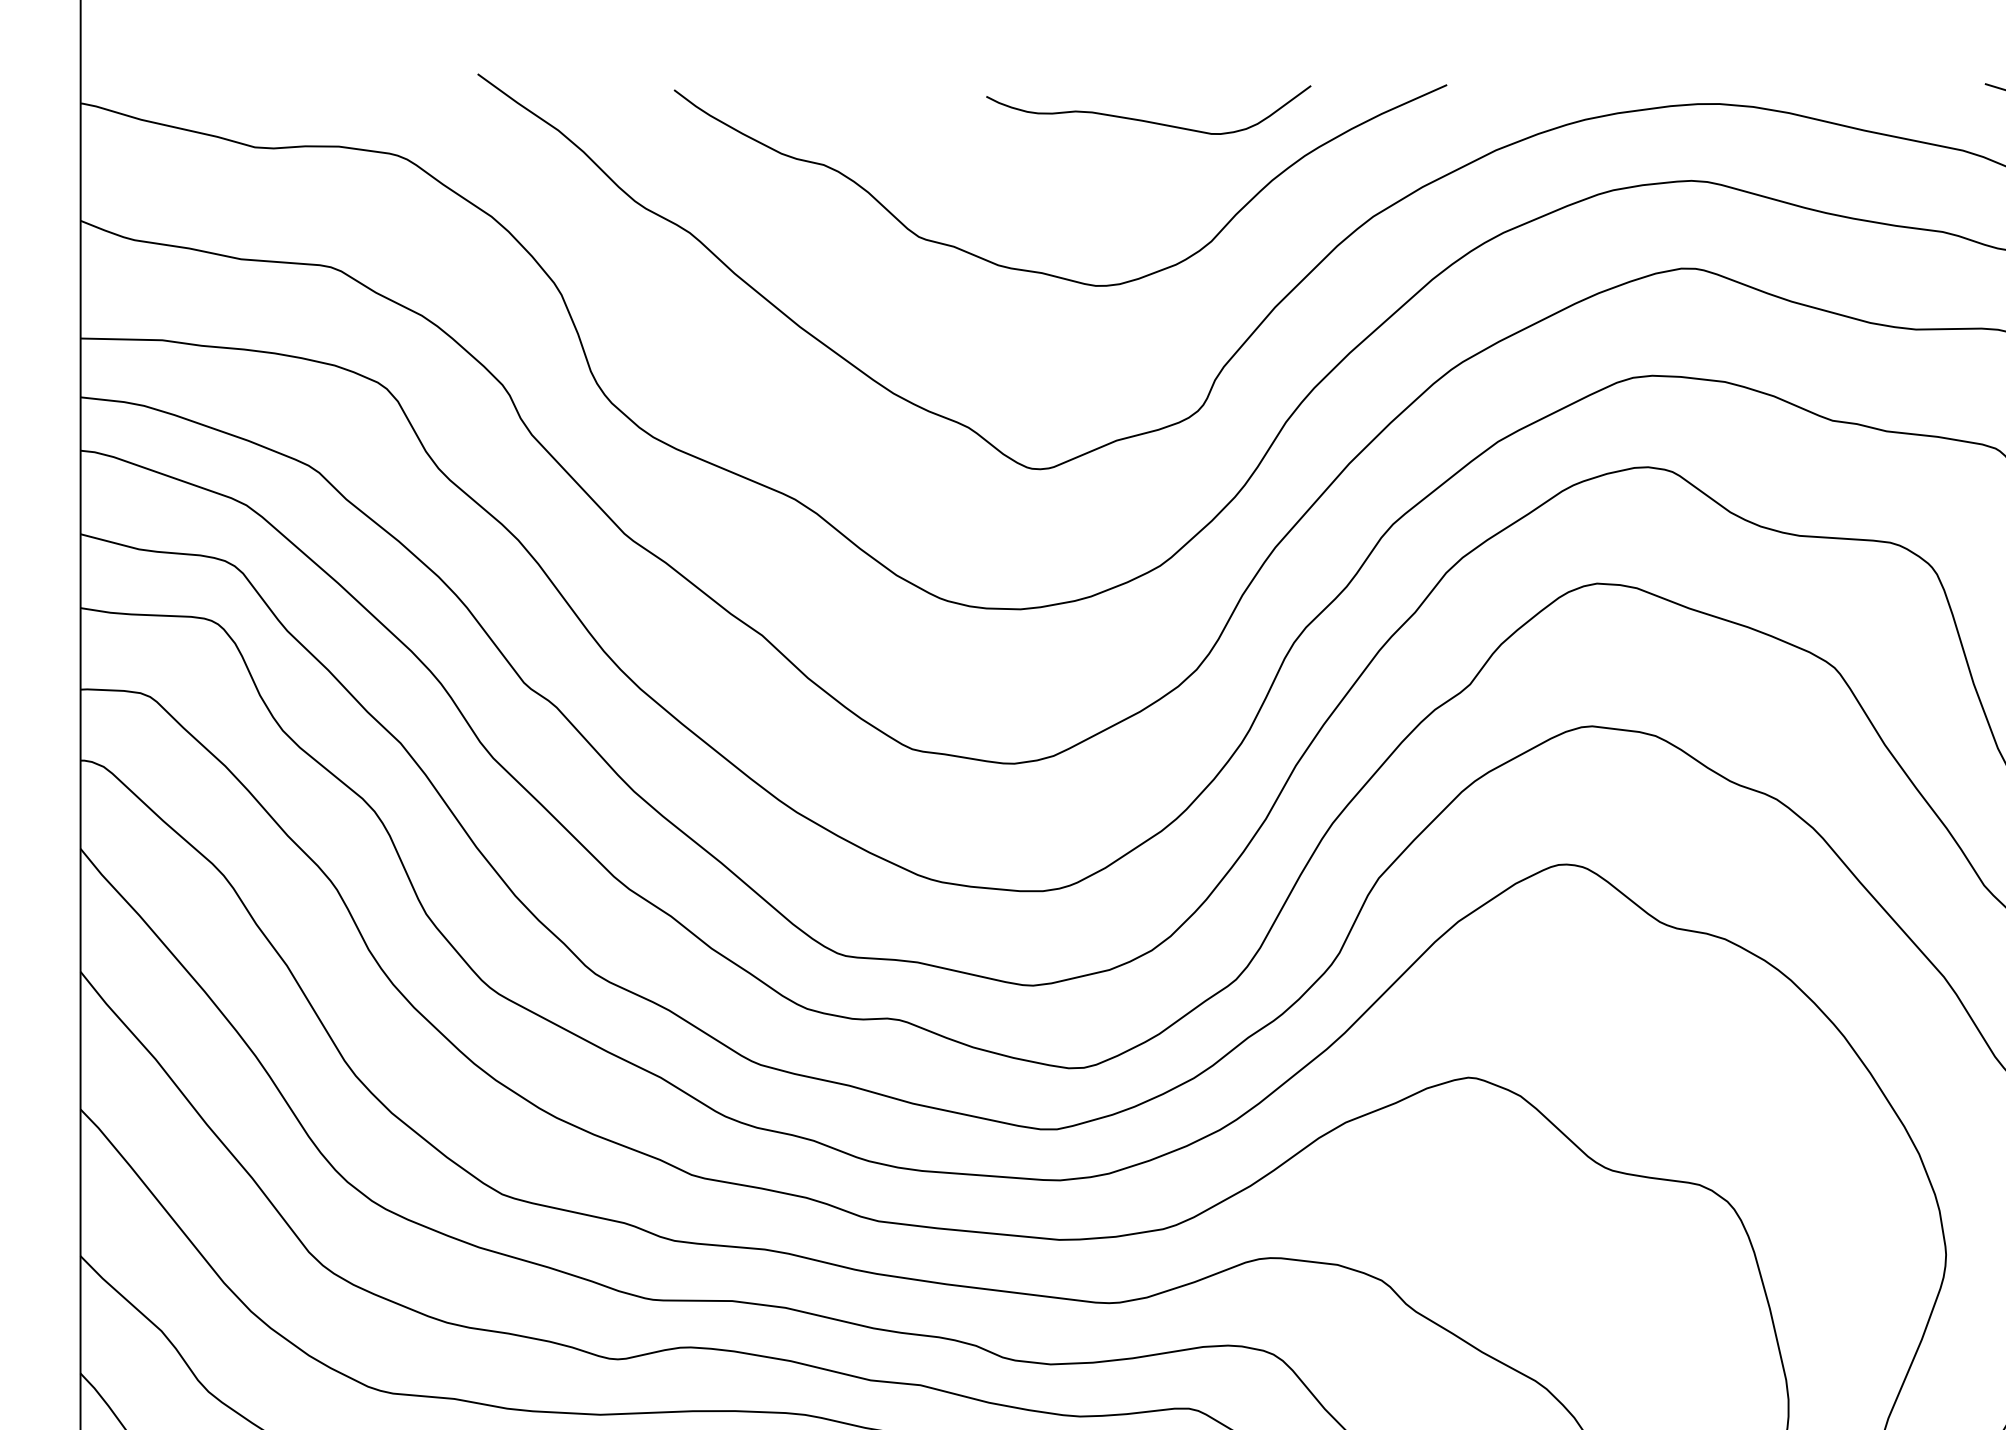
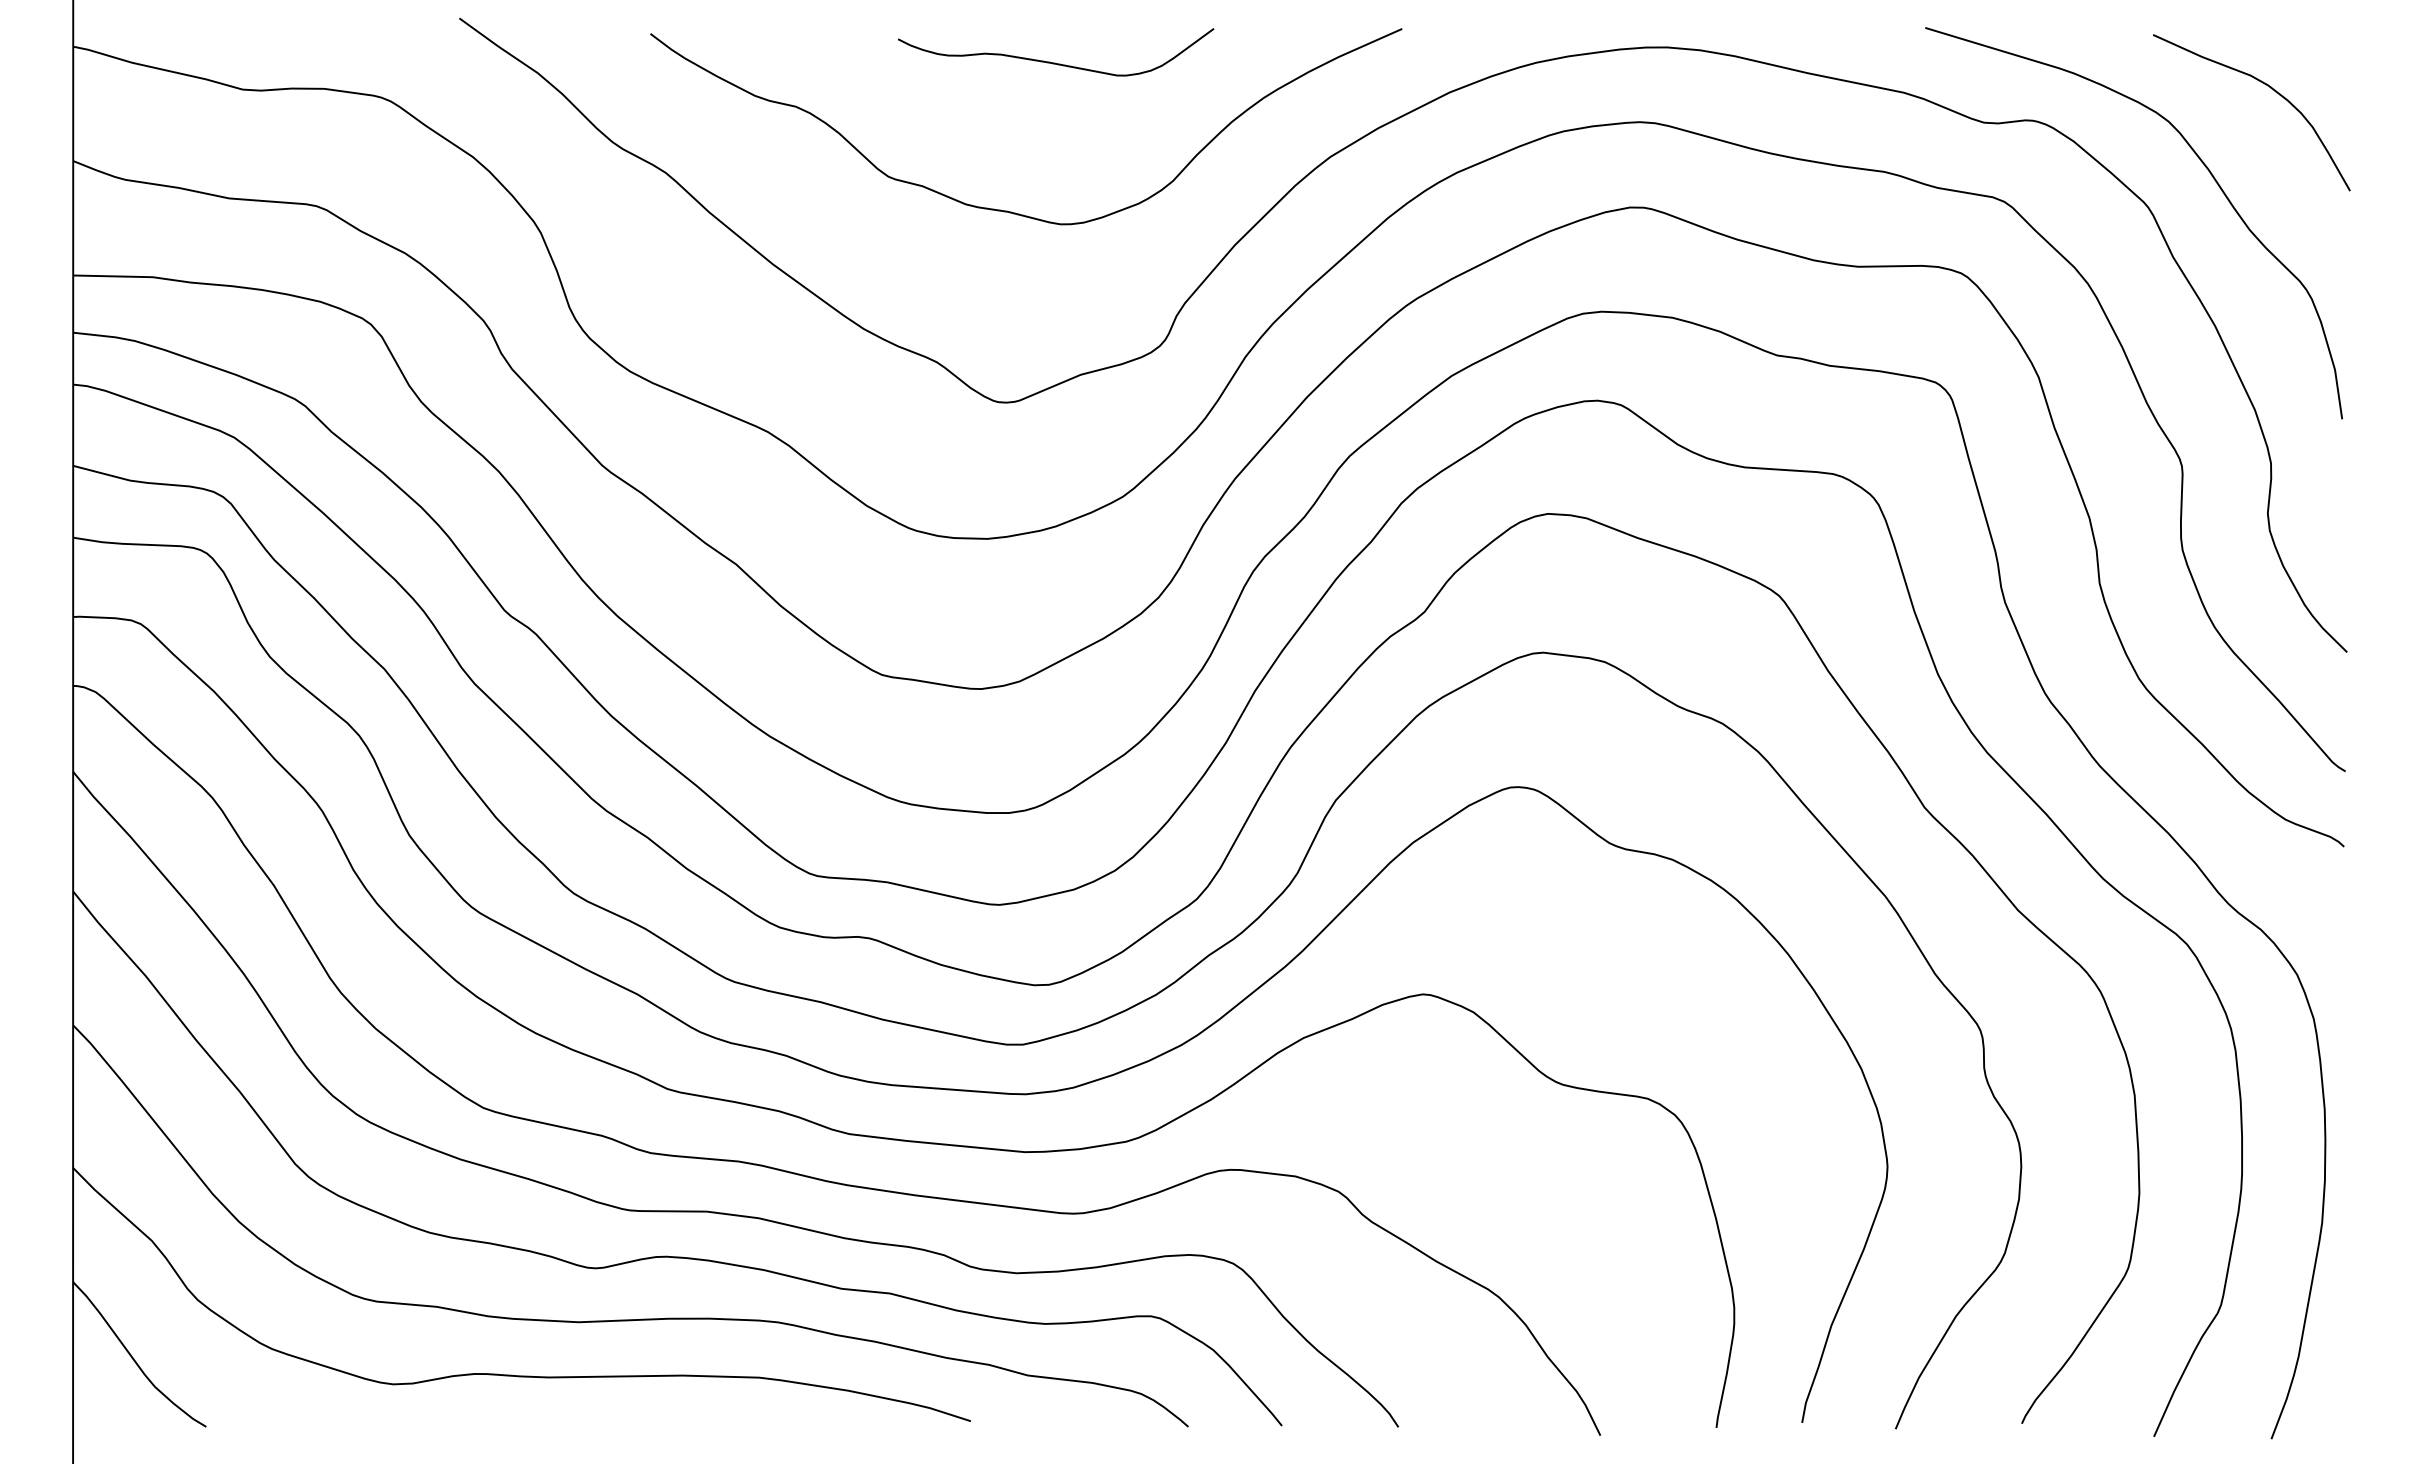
curve: (1148, 120) -> (1055, 62), moved

